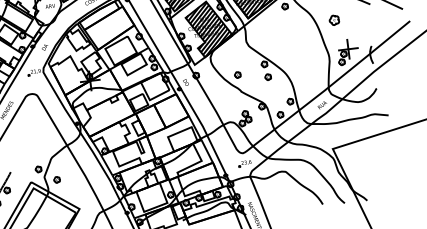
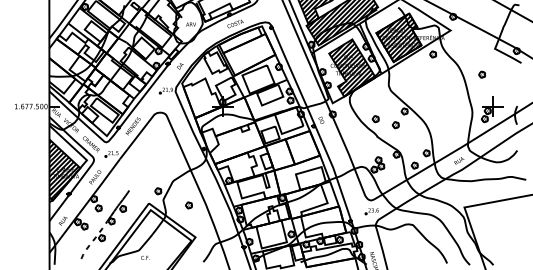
part: (333, 20) -> (481, 74), size x0.62
part: (267, 77) -> (395, 125), moved
part: (56, 180) -> (188, 205), moved

